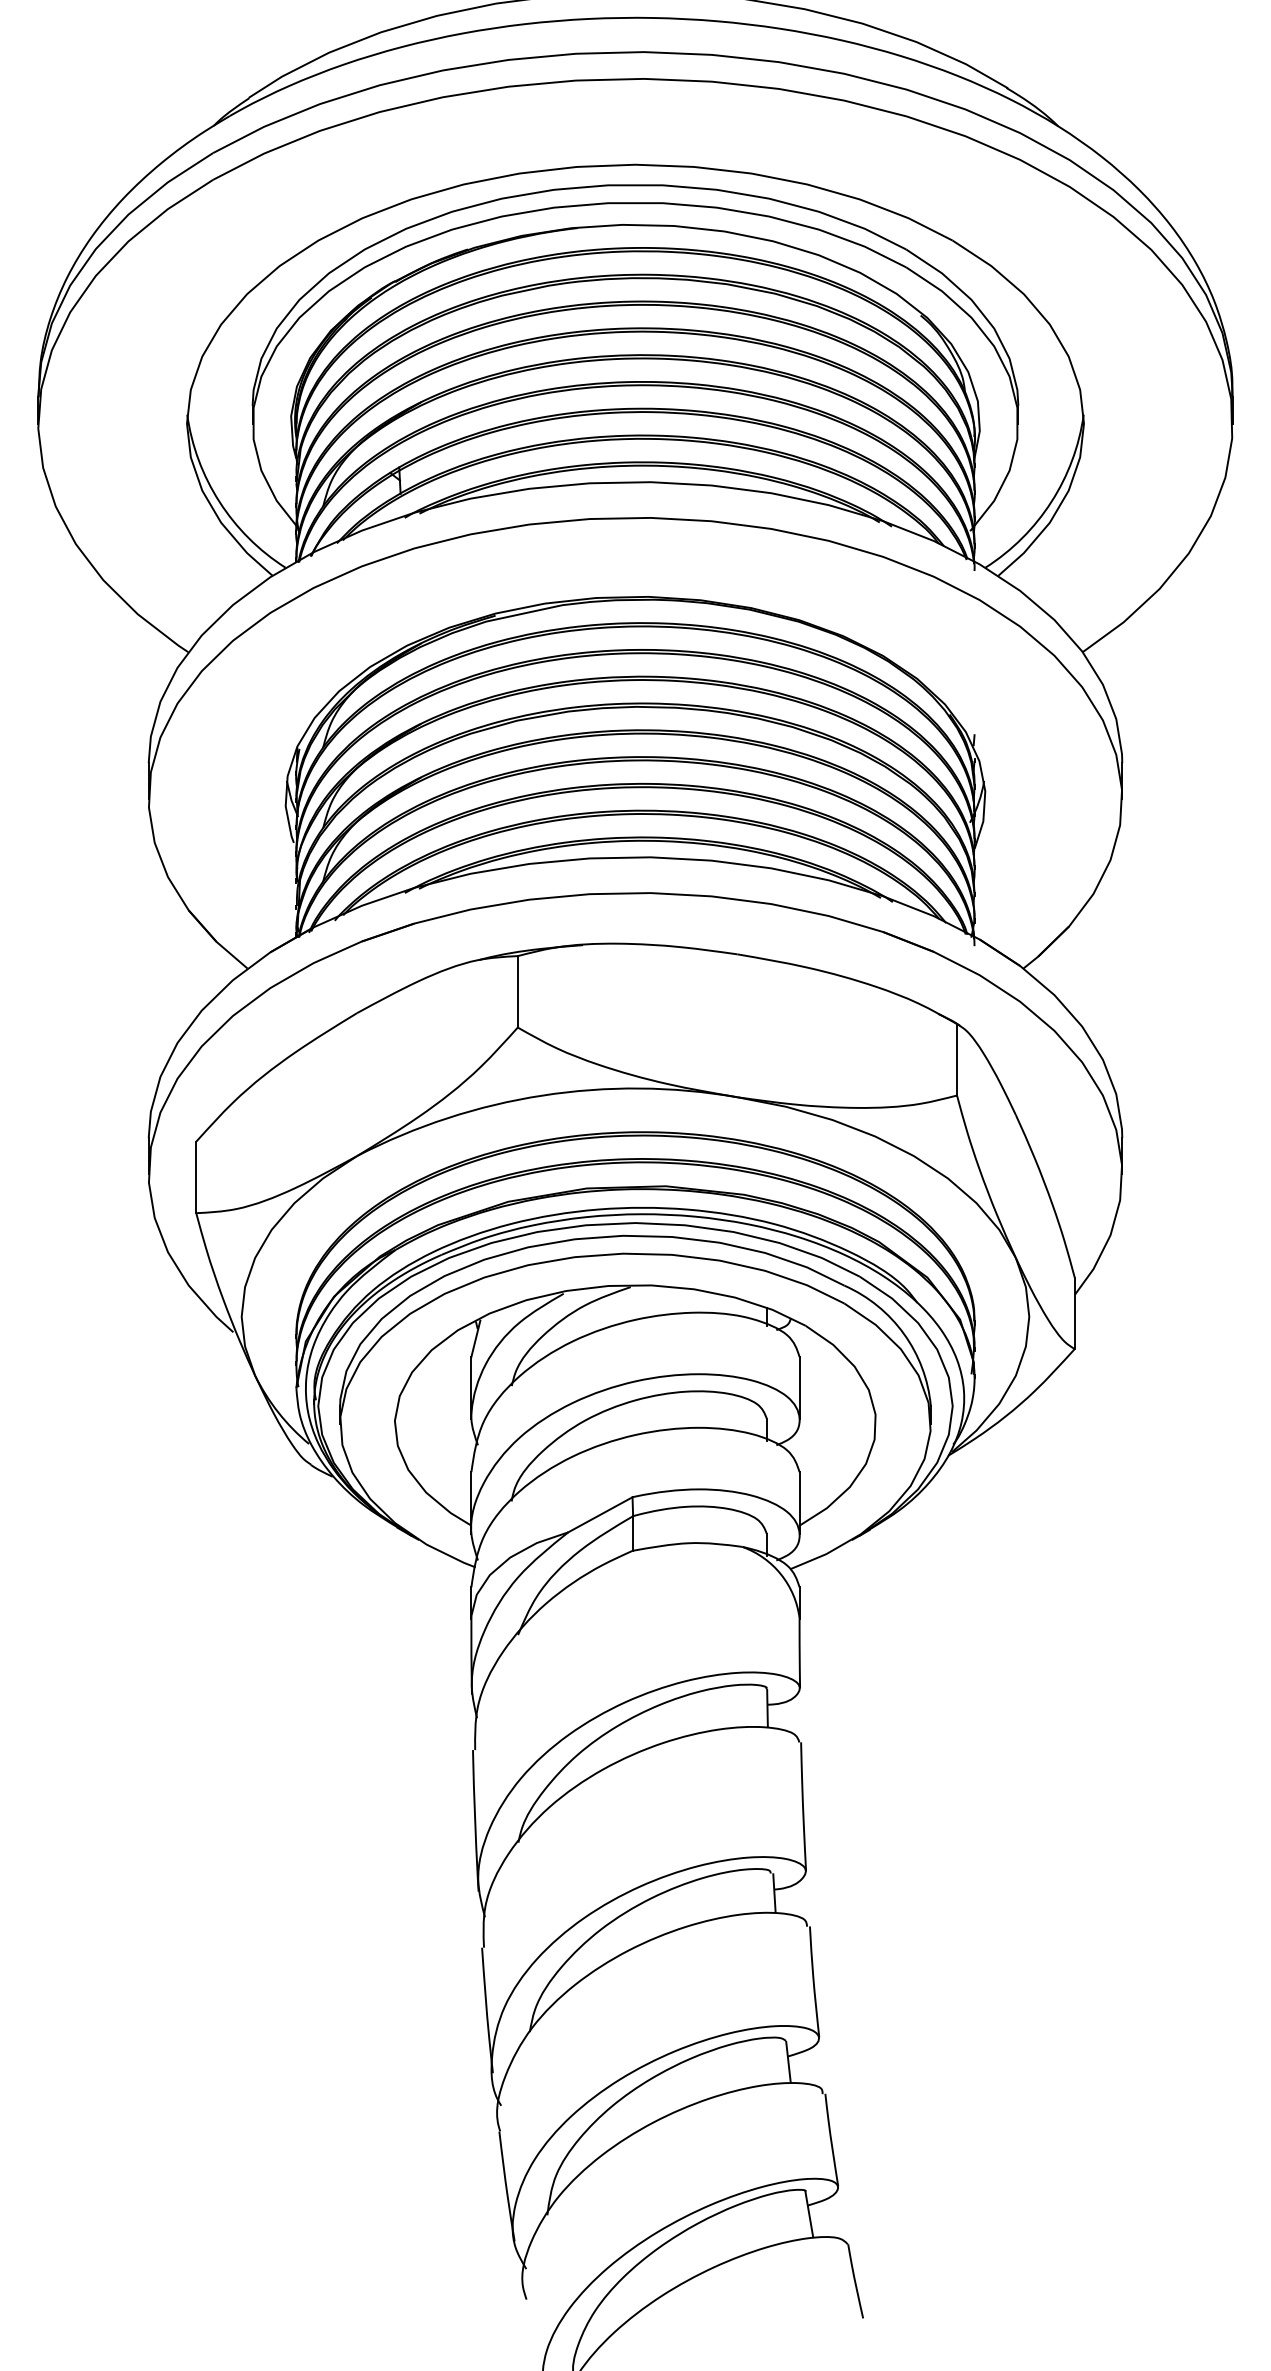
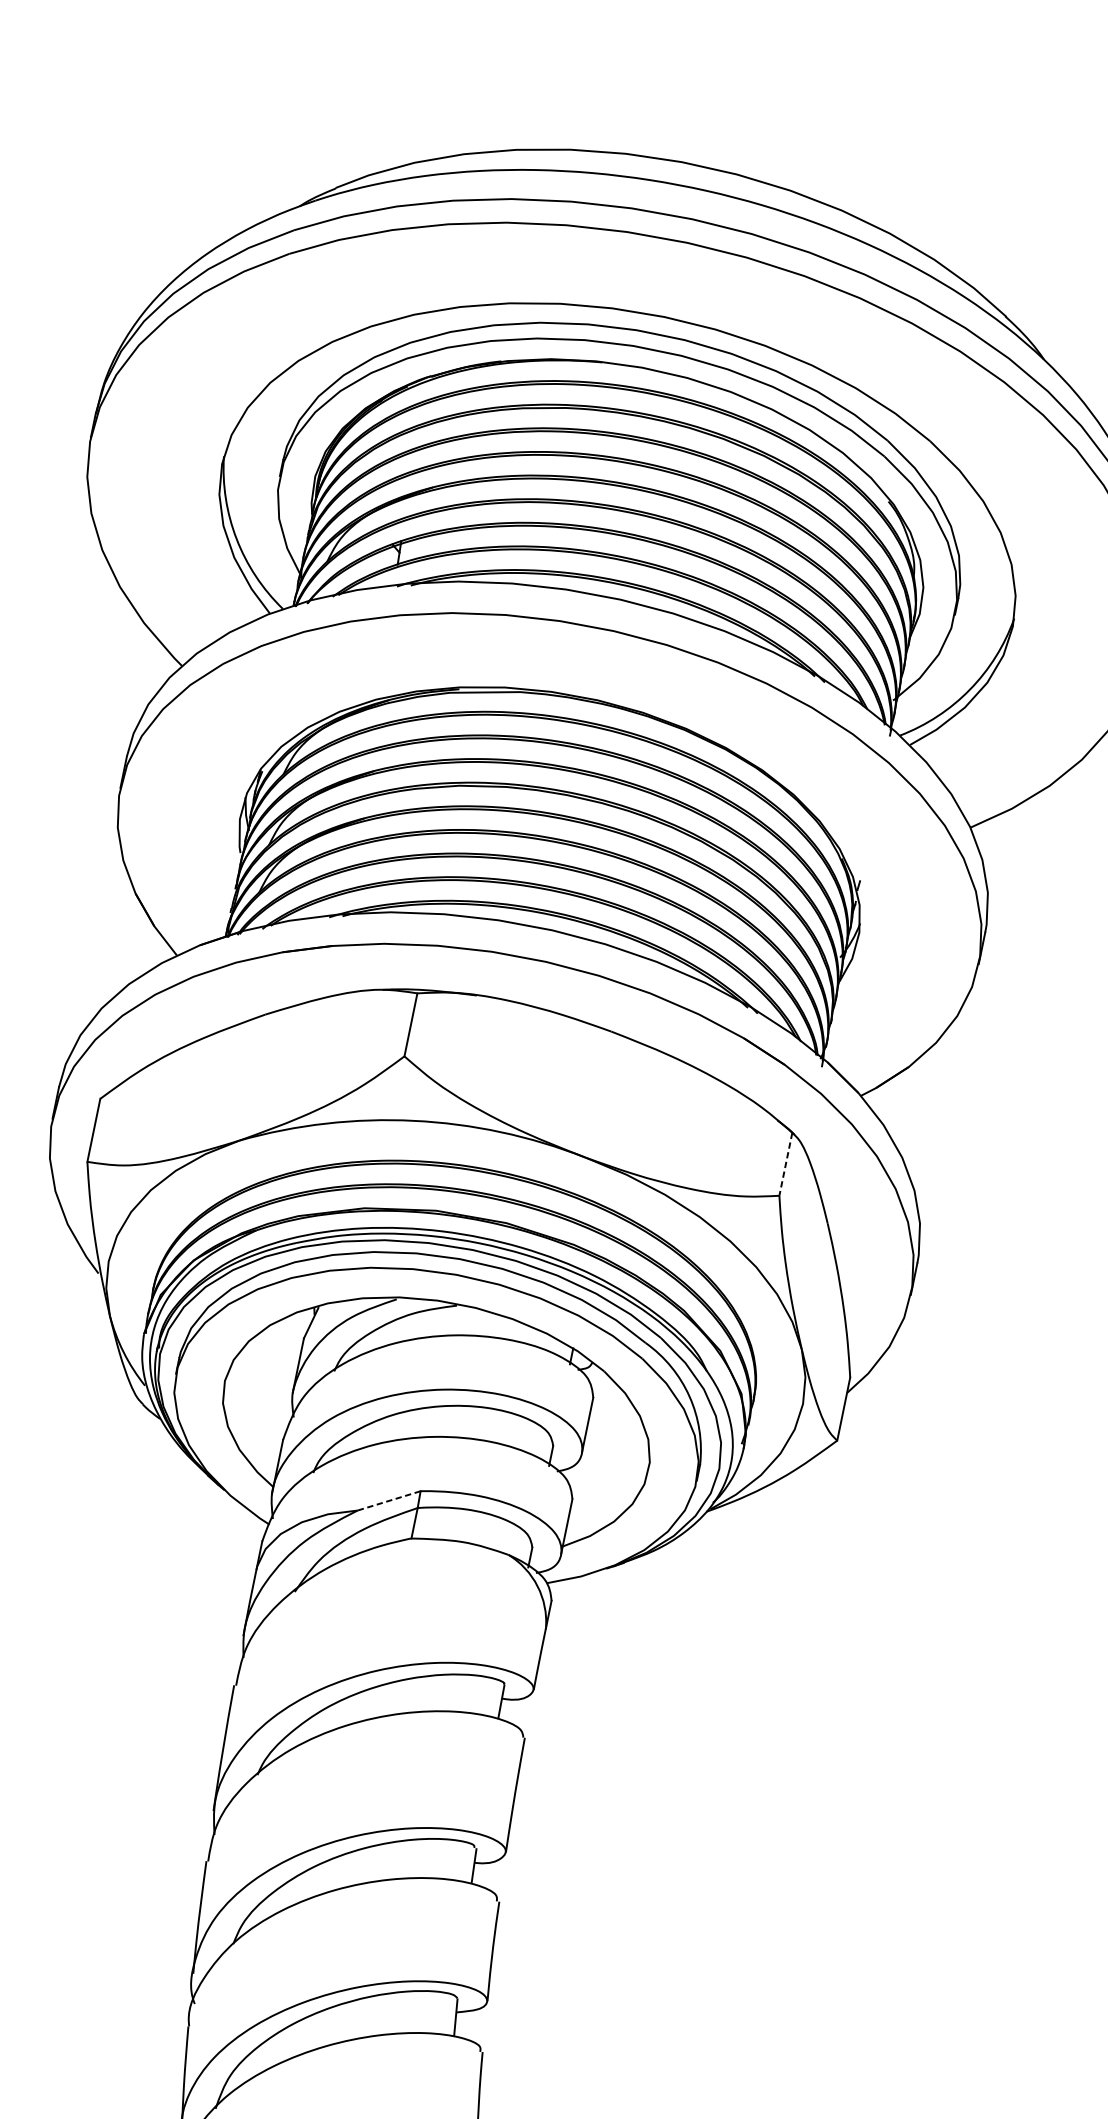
line: (957, 1059) -> (786, 1164), solid -> dashed
line: (600, 1514) -> (389, 1500), solid -> dashed

